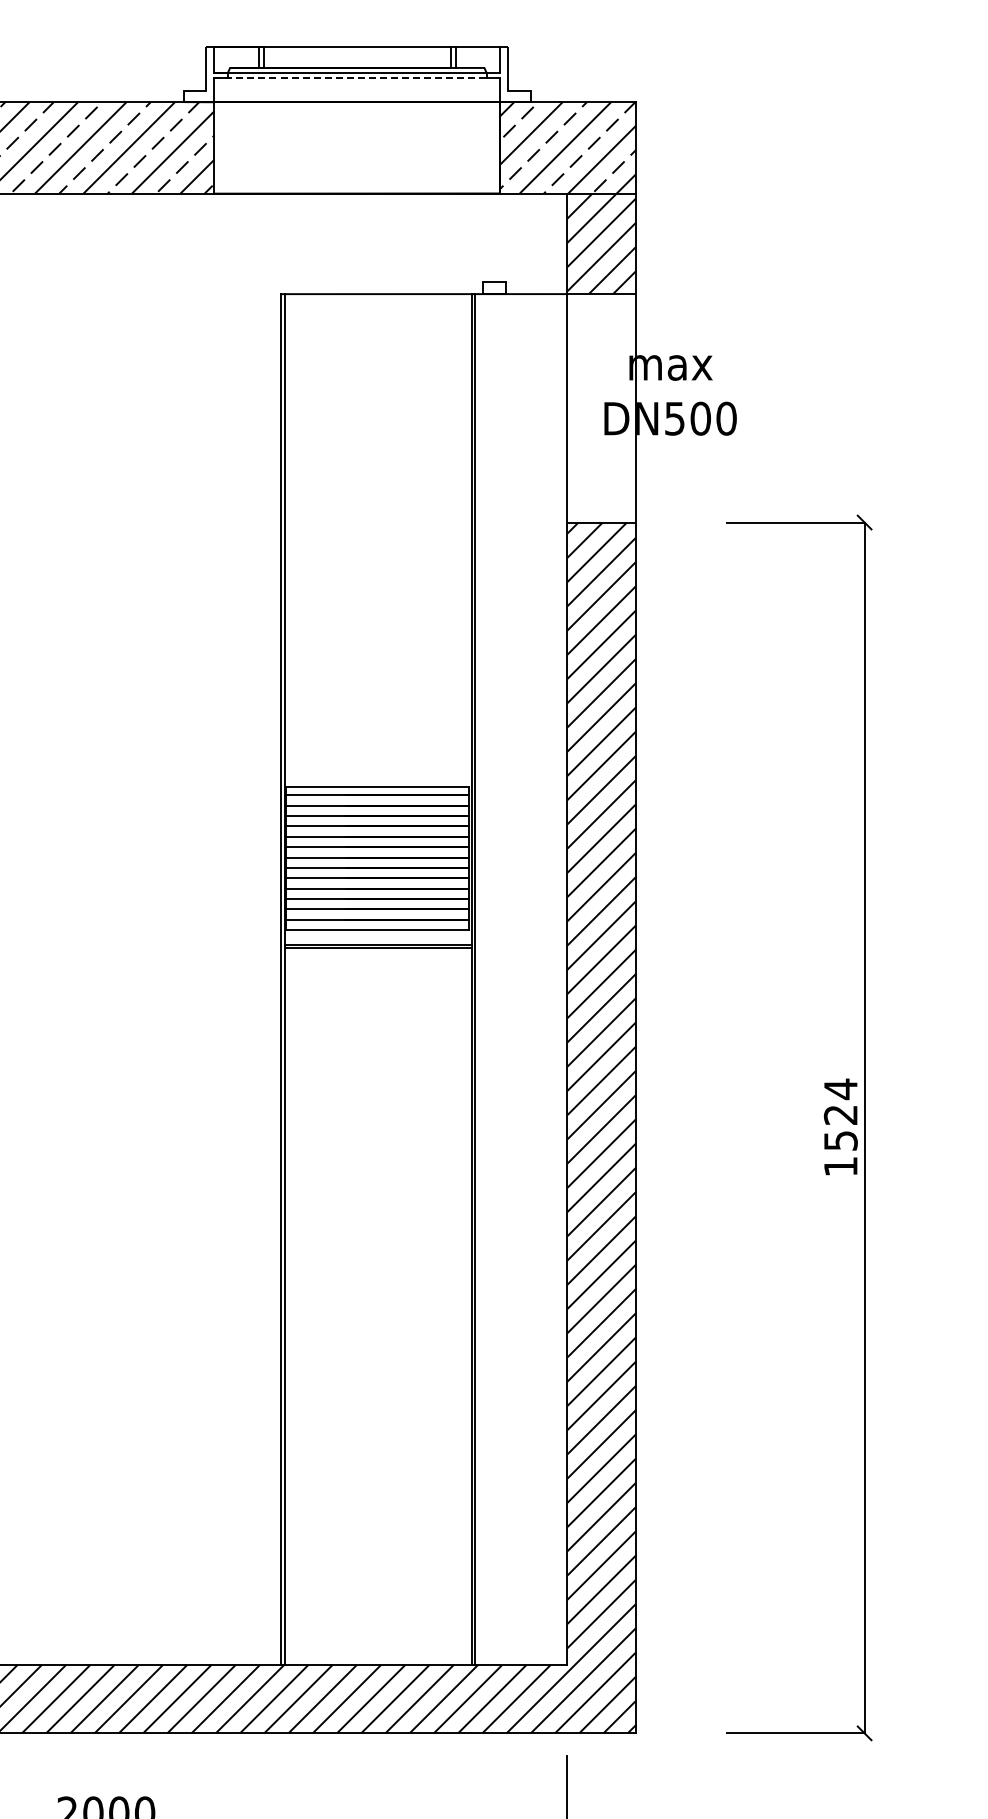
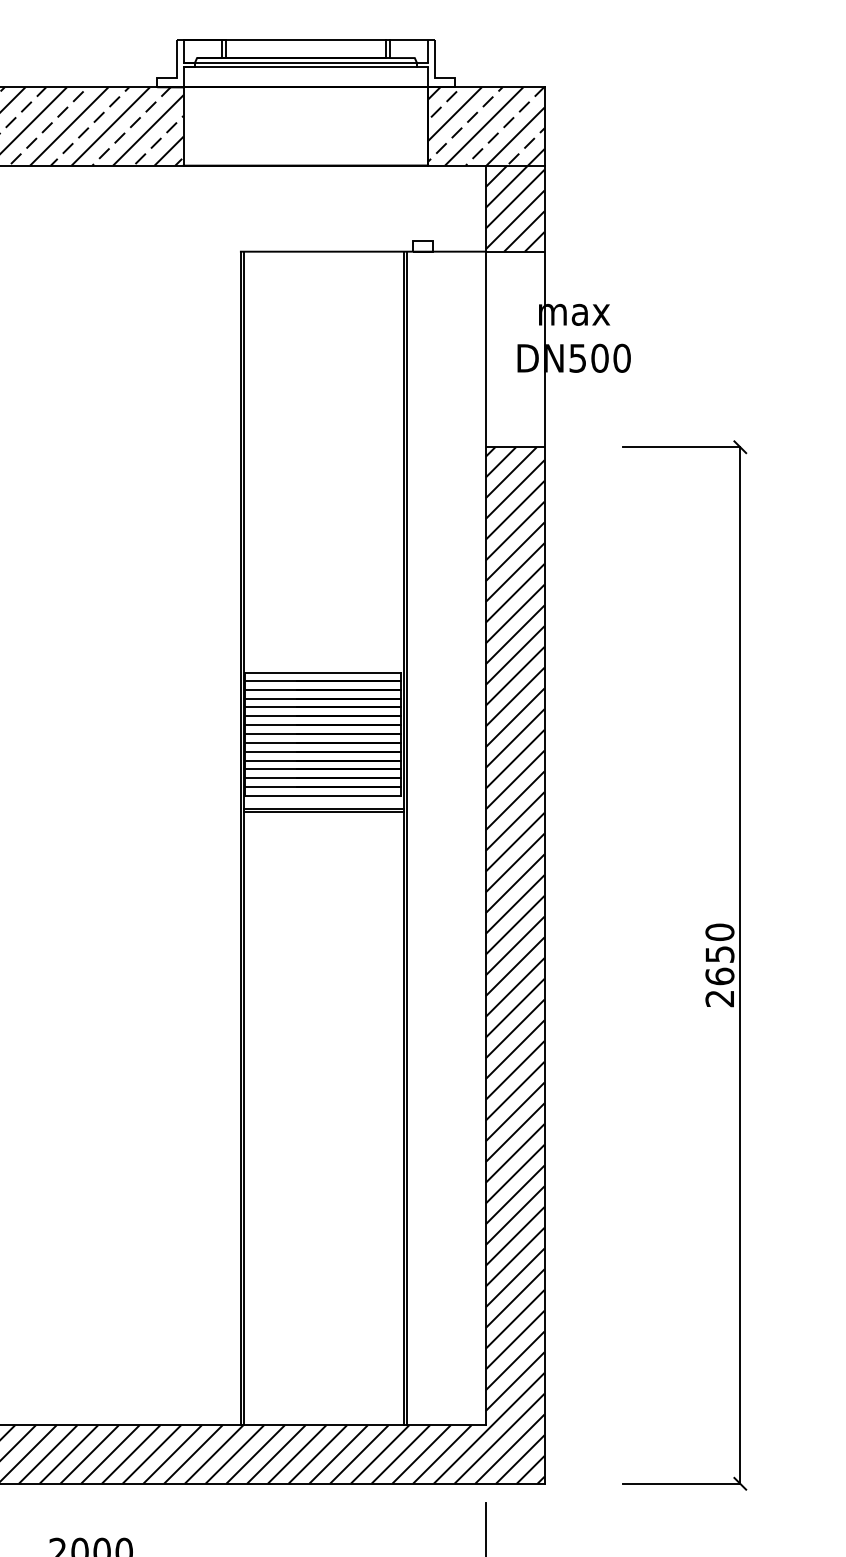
line: (351, 77) -> (301, 66), dashed -> solid
text: (840, 1127) -> (719, 965), 1524 -> 2650

